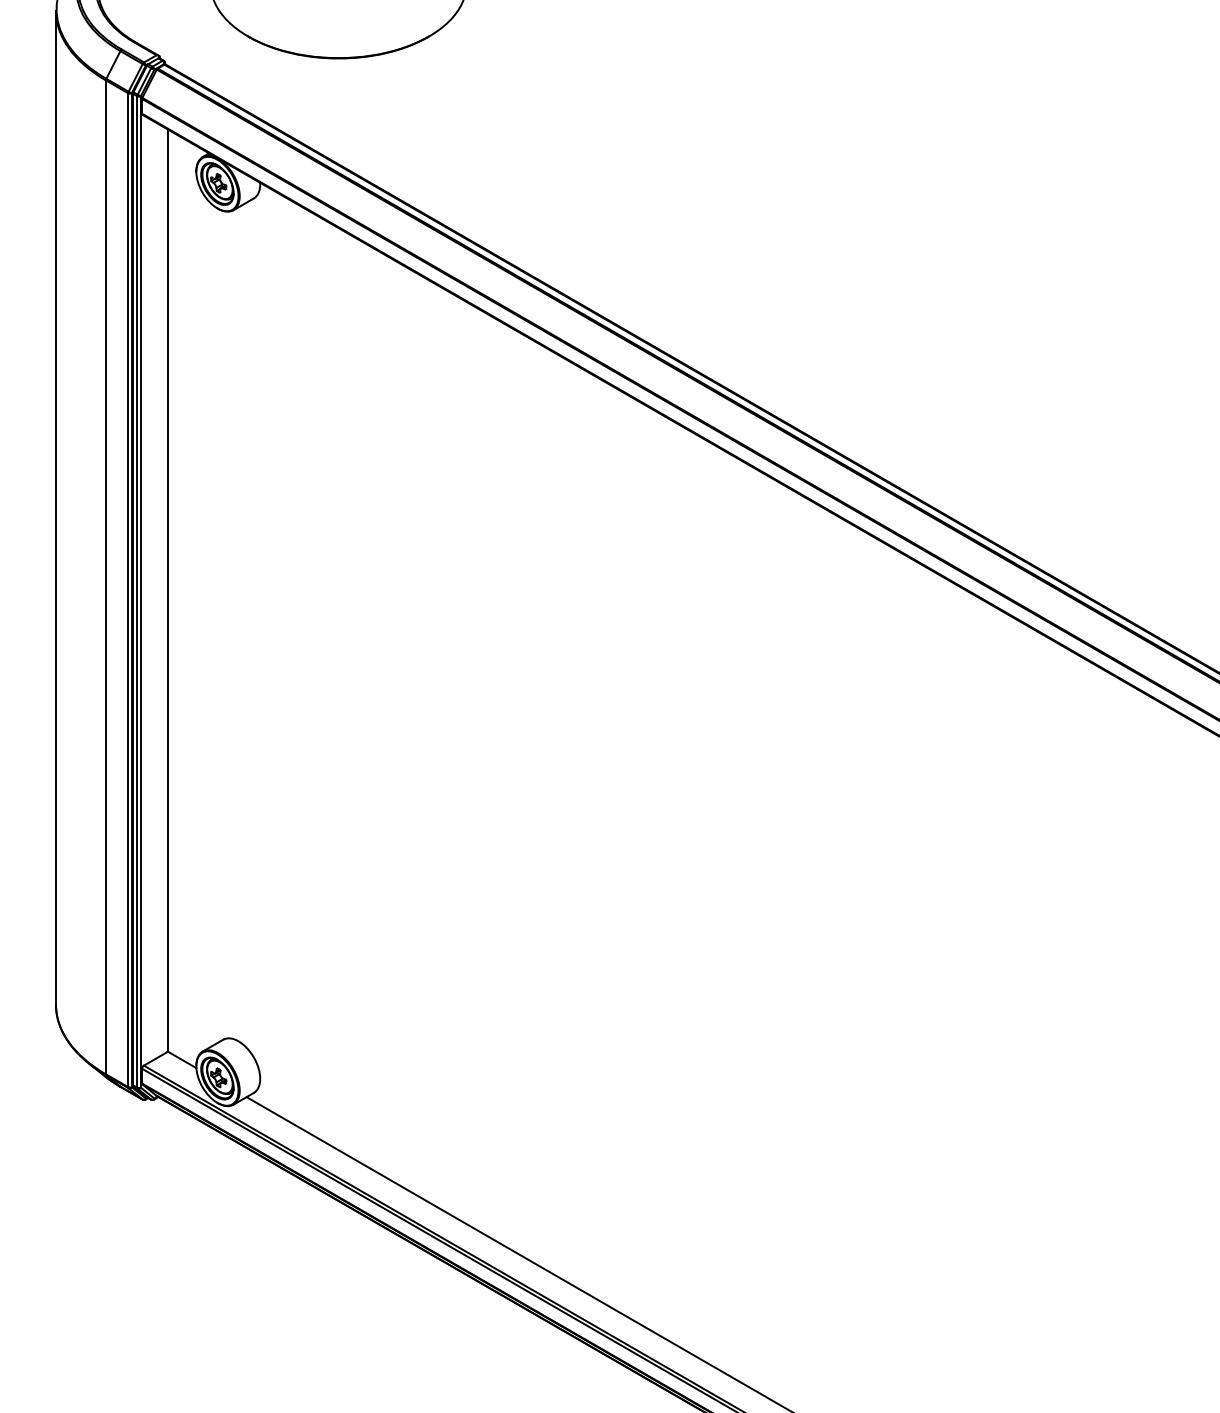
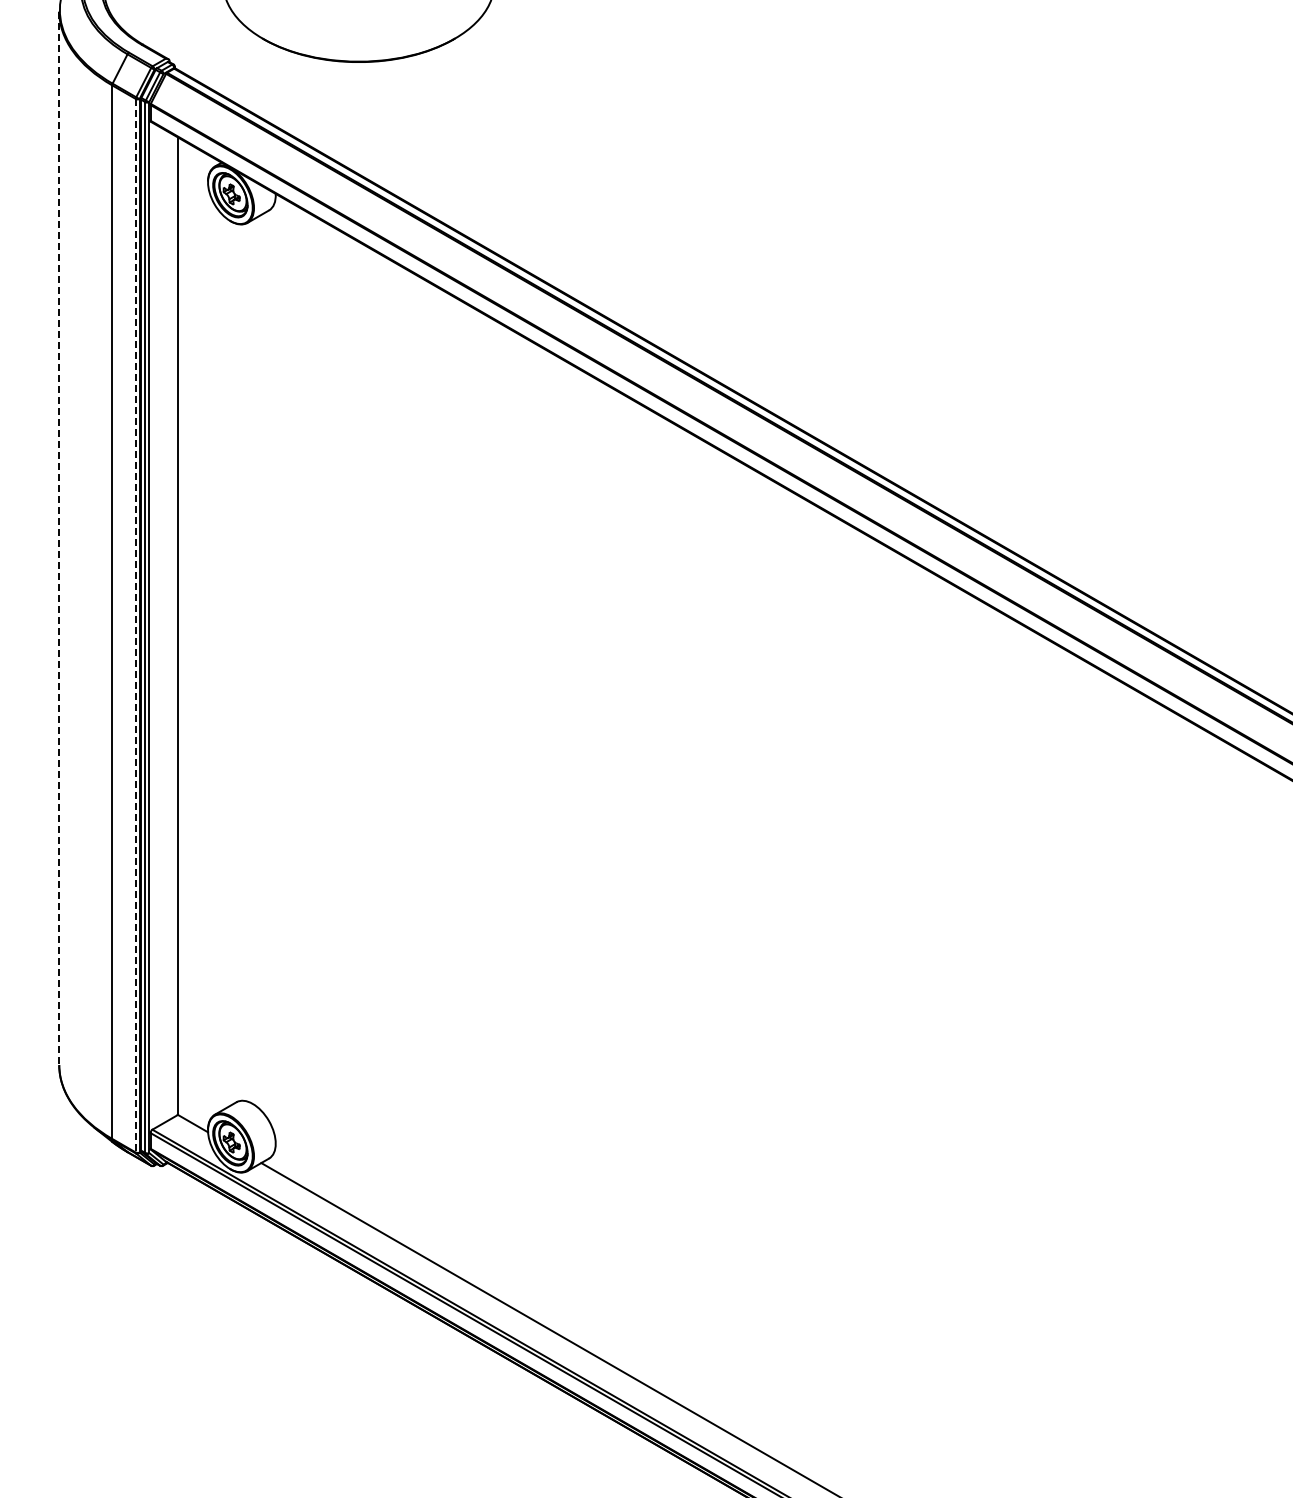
line: (56, 507) -> (59, 538), solid -> dashed
line: (127, 589) -> (135, 625), solid -> dashed

